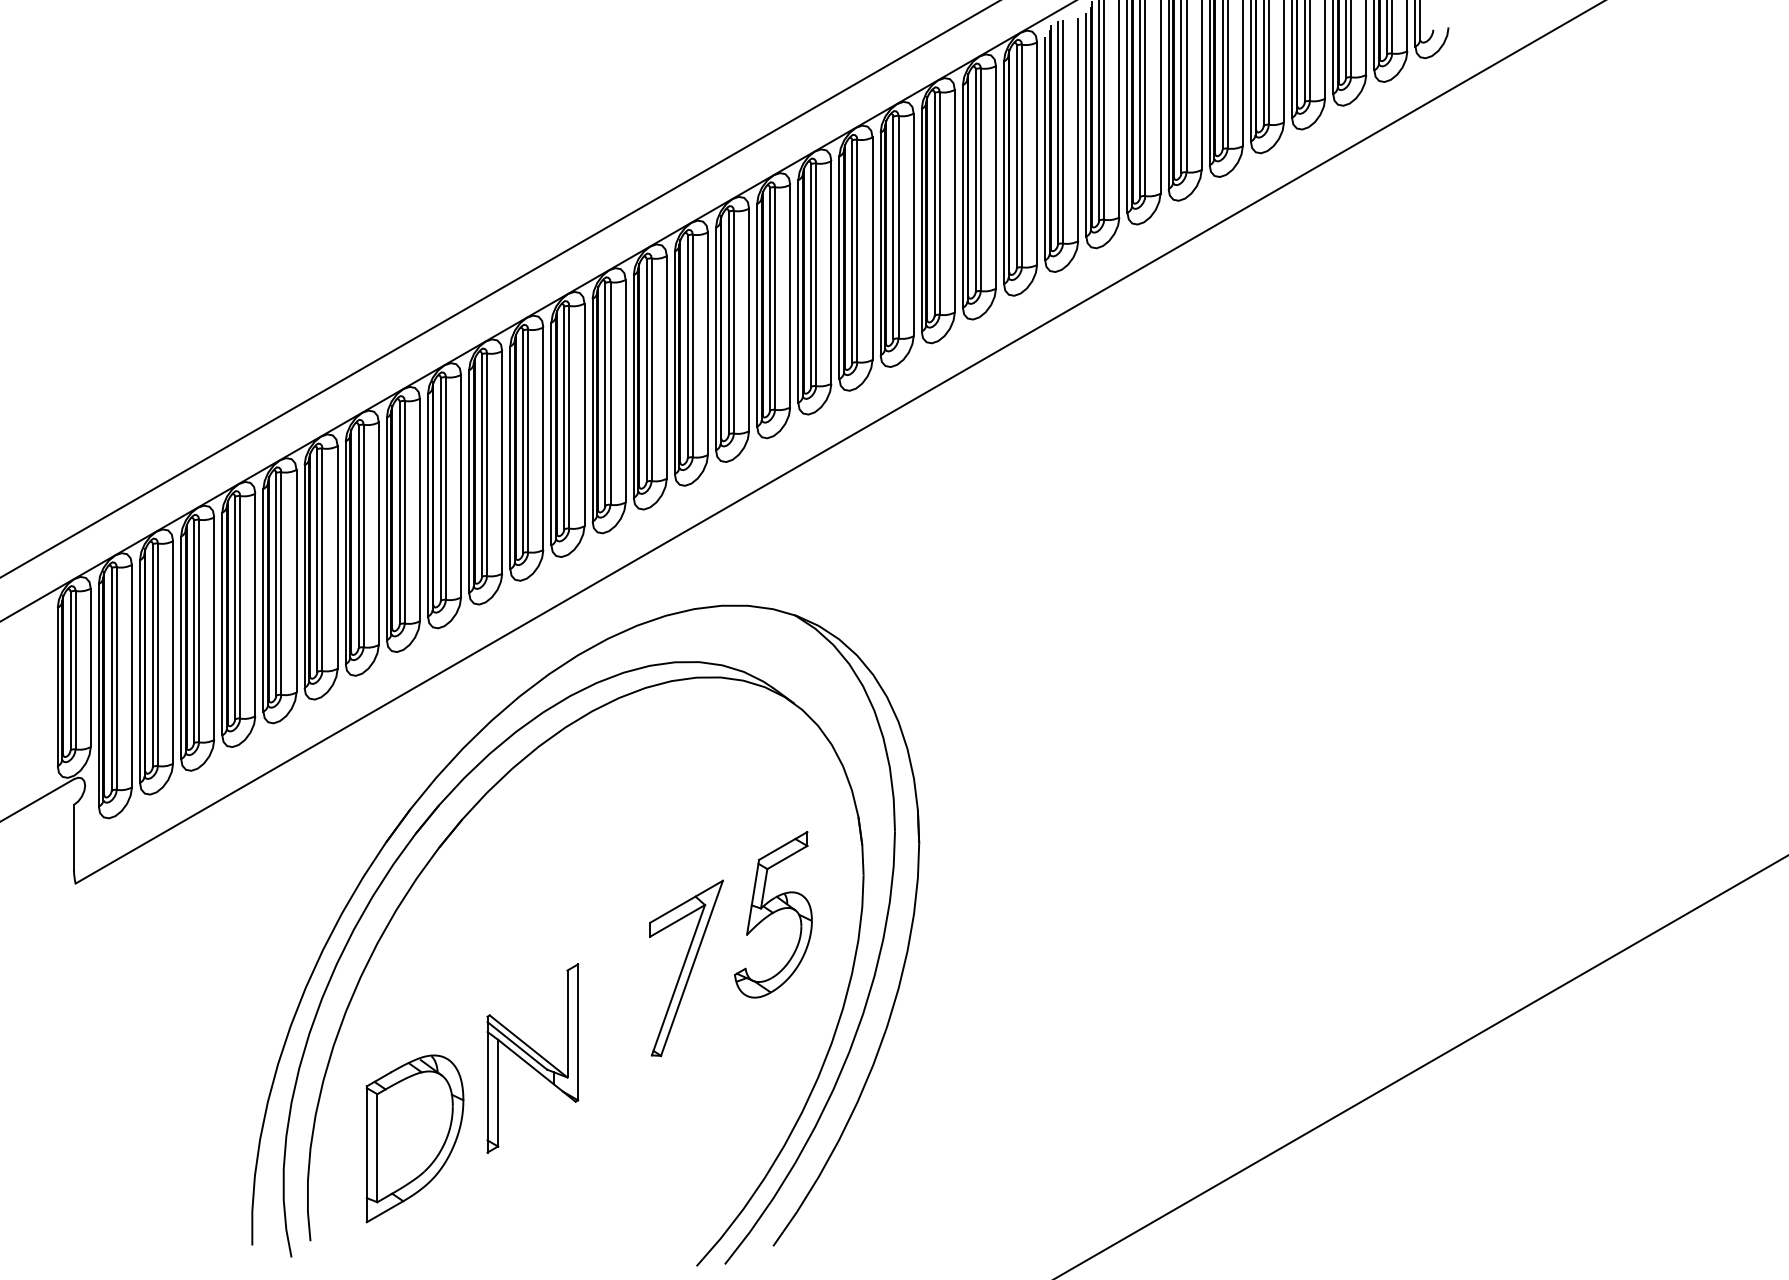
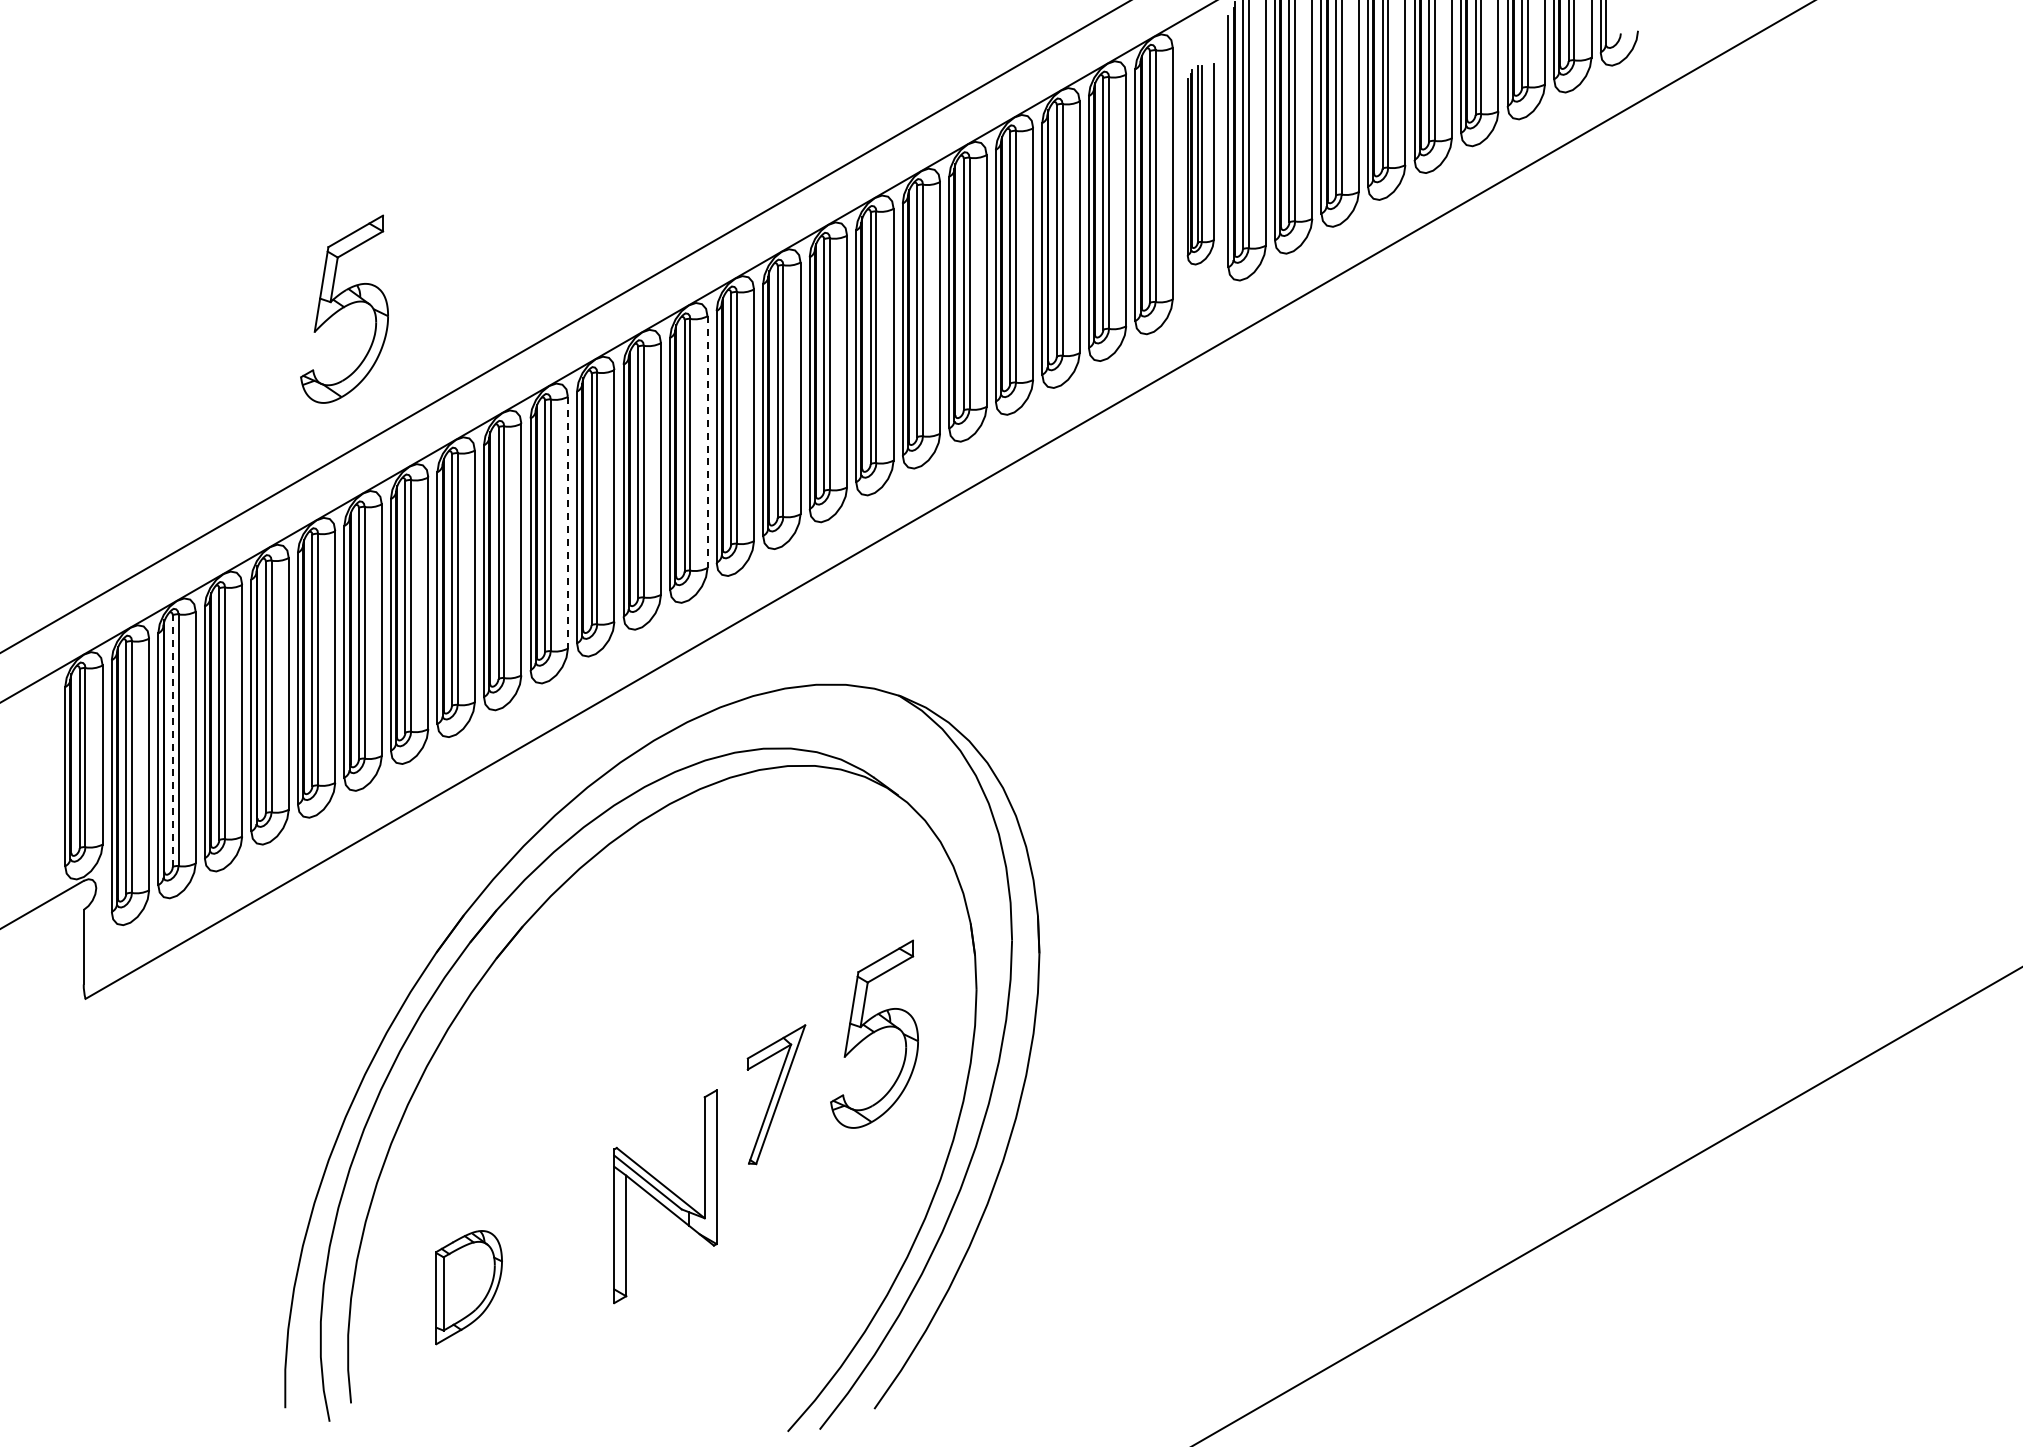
part: (1061, 145) -> (1200, 164), size x0.7
part: (304, 273) -> (344, 308), added
line: (625, 391) -> (707, 442), solid -> dashed
line: (501, 462) -> (567, 522), solid -> dashed
line: (152, 655) -> (172, 741), solid -> dashed
part: (686, 968) -> (776, 1094), size x0.7
part: (532, 1058) -> (665, 1196), moved
part: (414, 1138) -> (468, 1287), size x0.6

